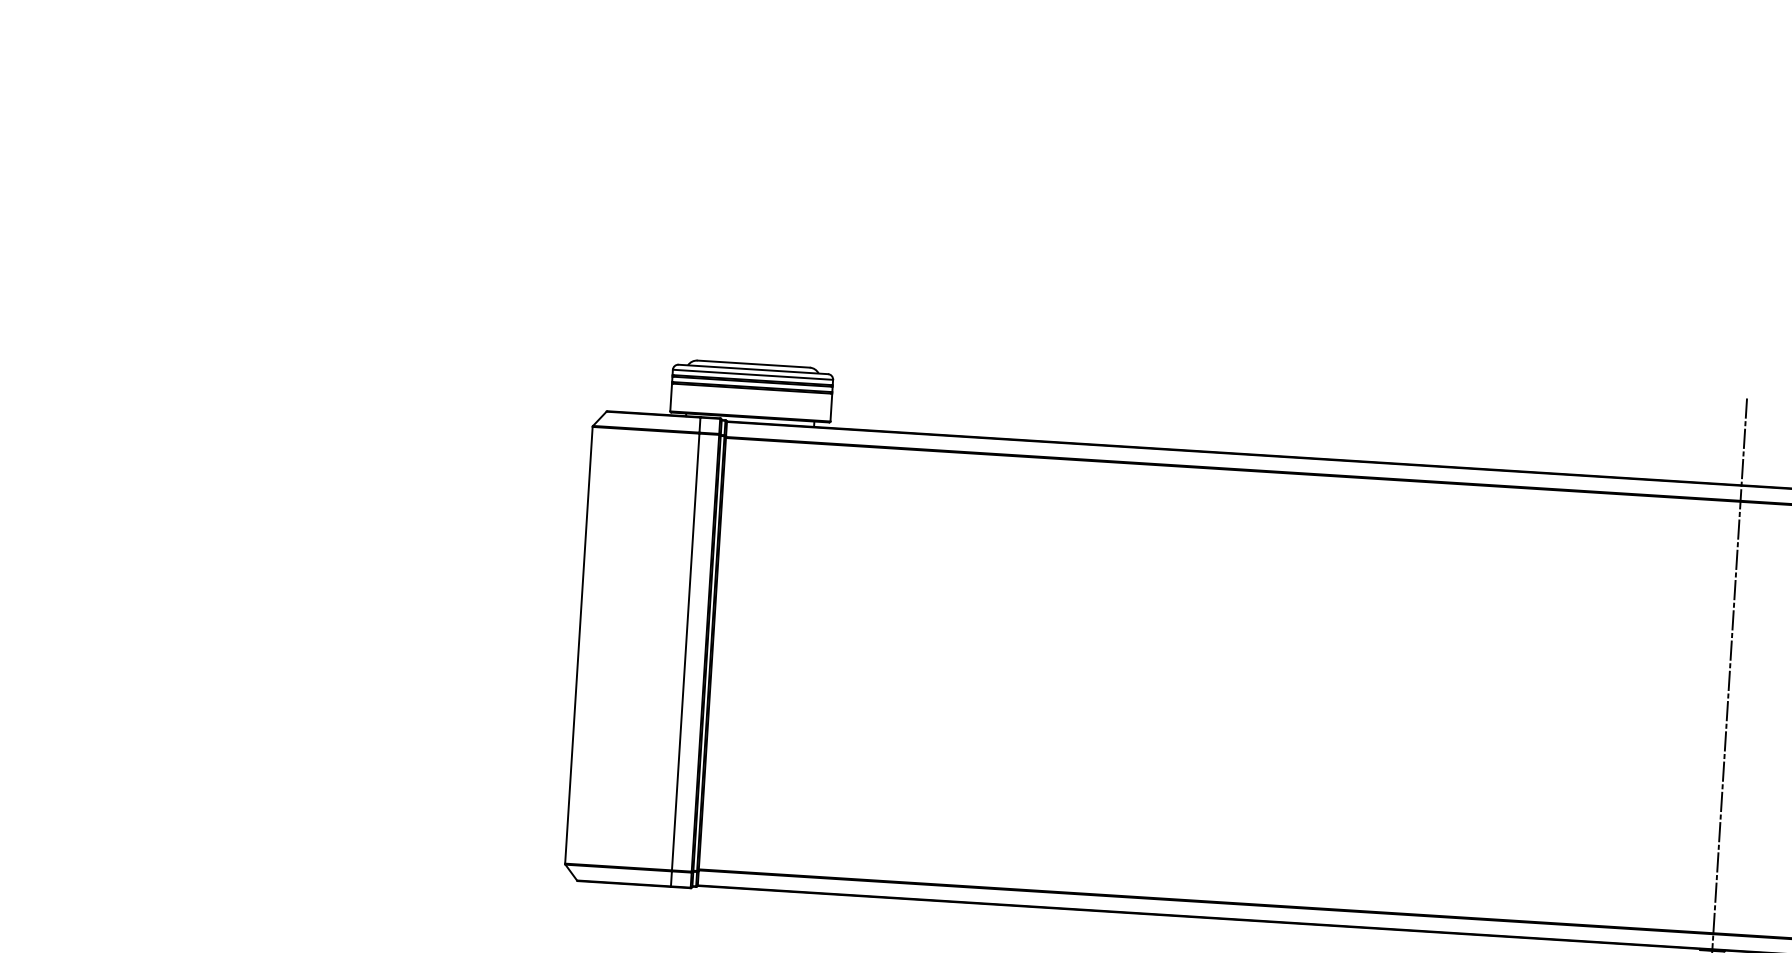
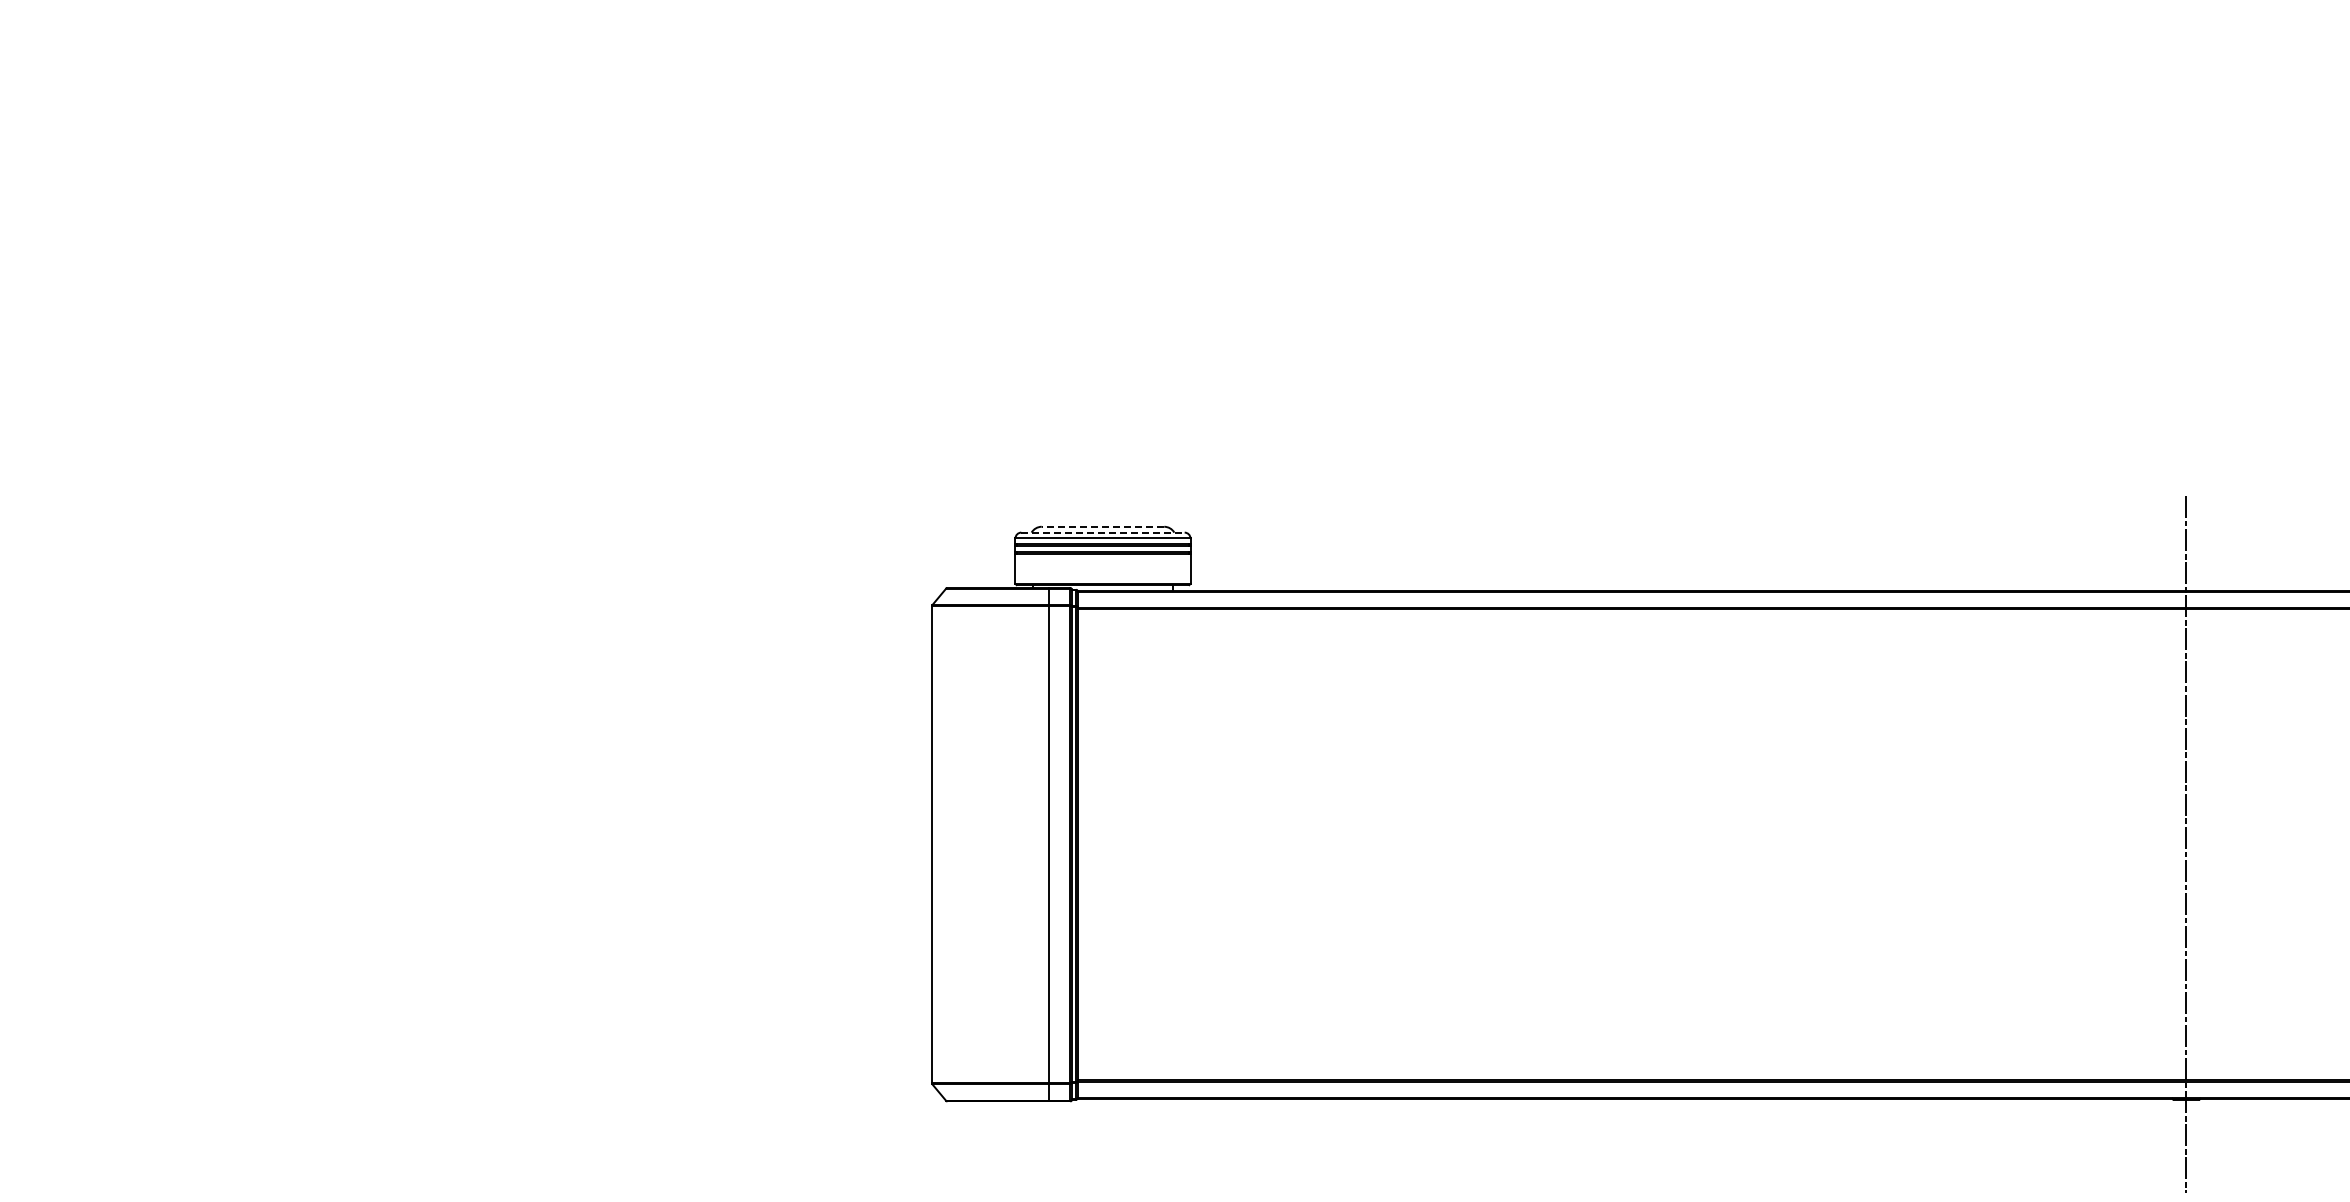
line: (753, 363) -> (1102, 526), solid -> dashed
line: (752, 369) -> (1102, 532), solid -> dashed

